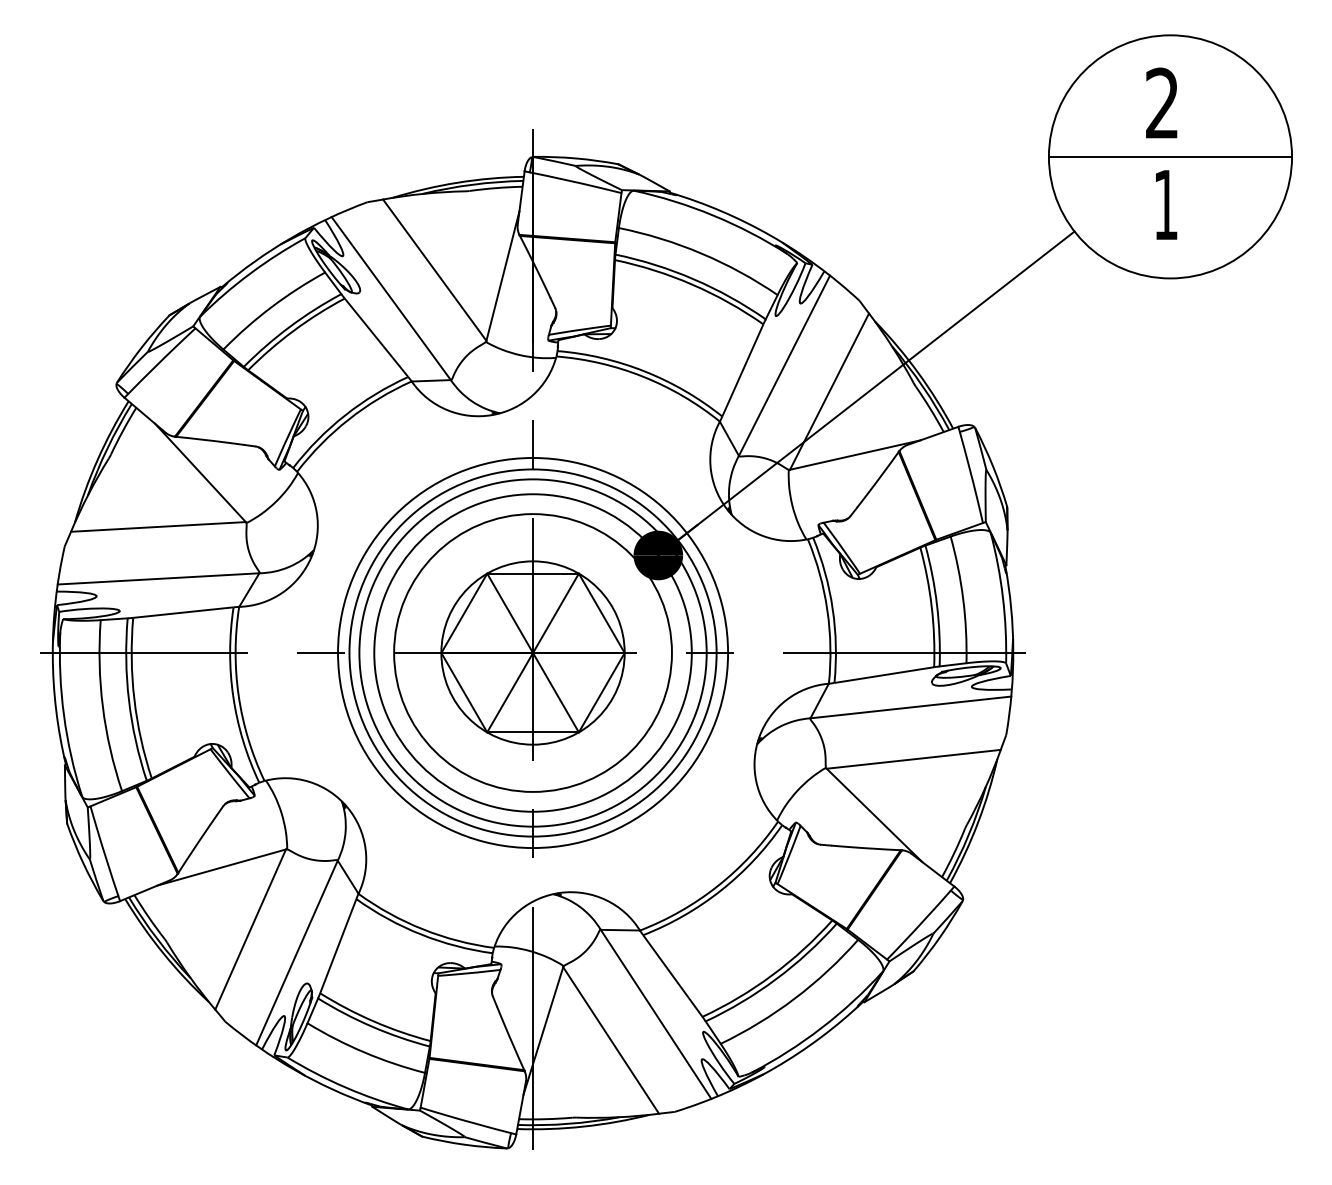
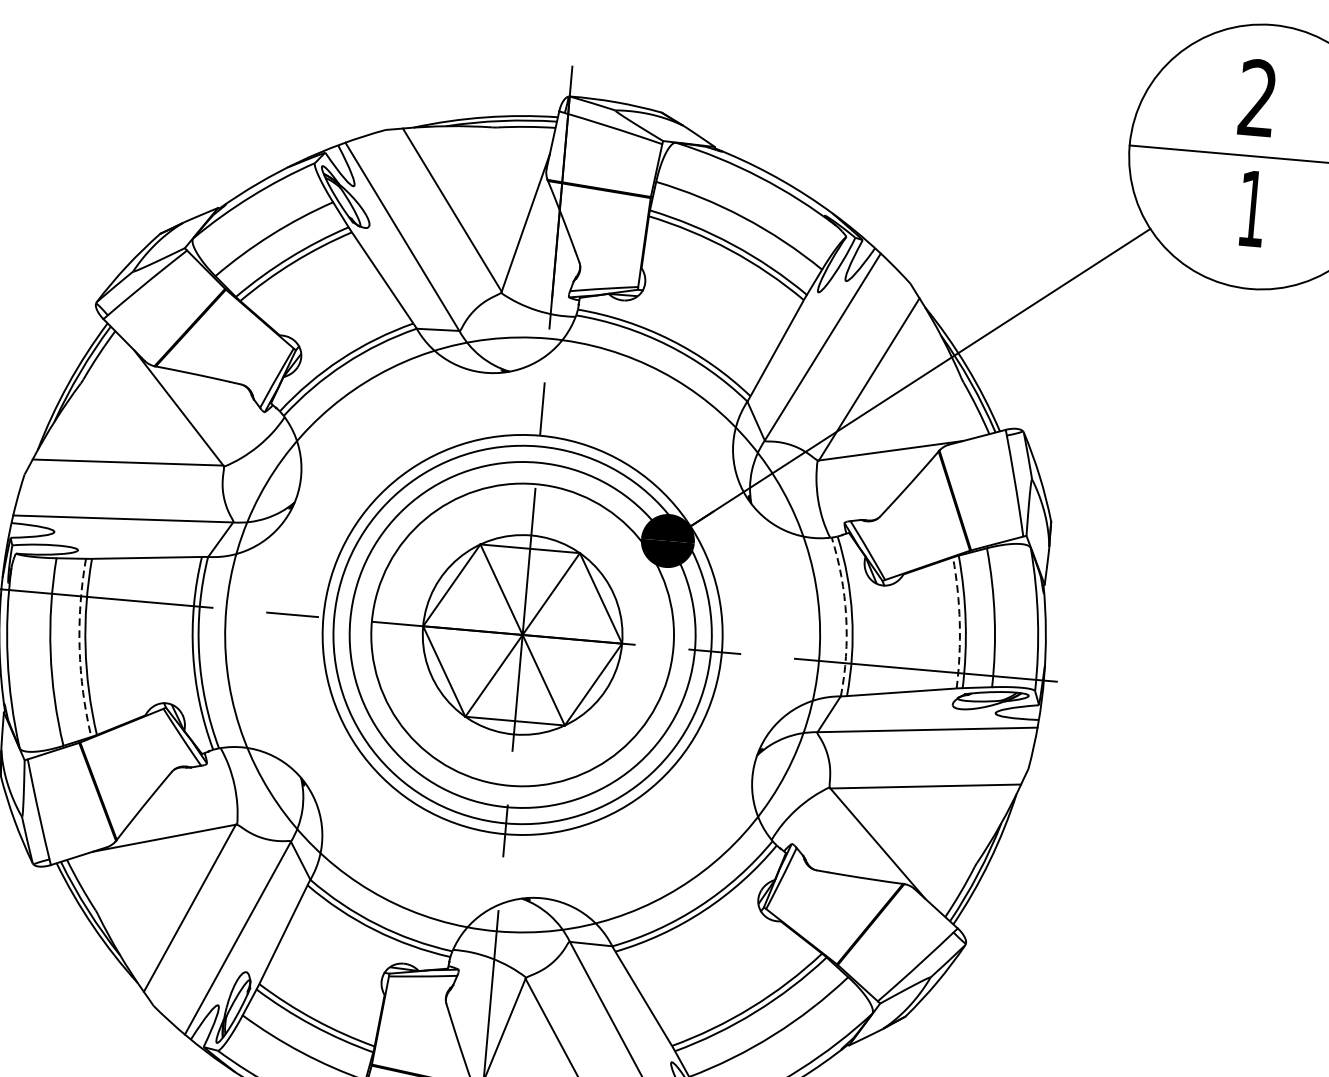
arc: (931, 606) -> (959, 622), solid -> dashed
arc: (827, 610) -> (846, 616), solid -> dashed
circle: (533, 652) -> (523, 634), size x1.4
arc: (129, 700) -> (80, 648), solid -> dashed

